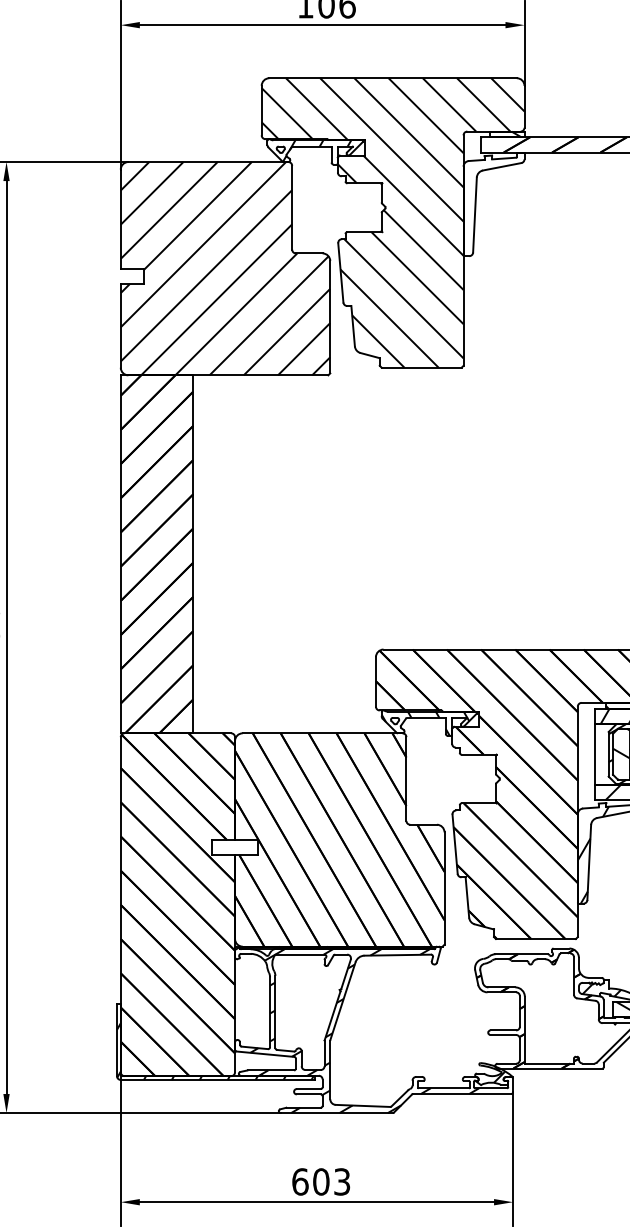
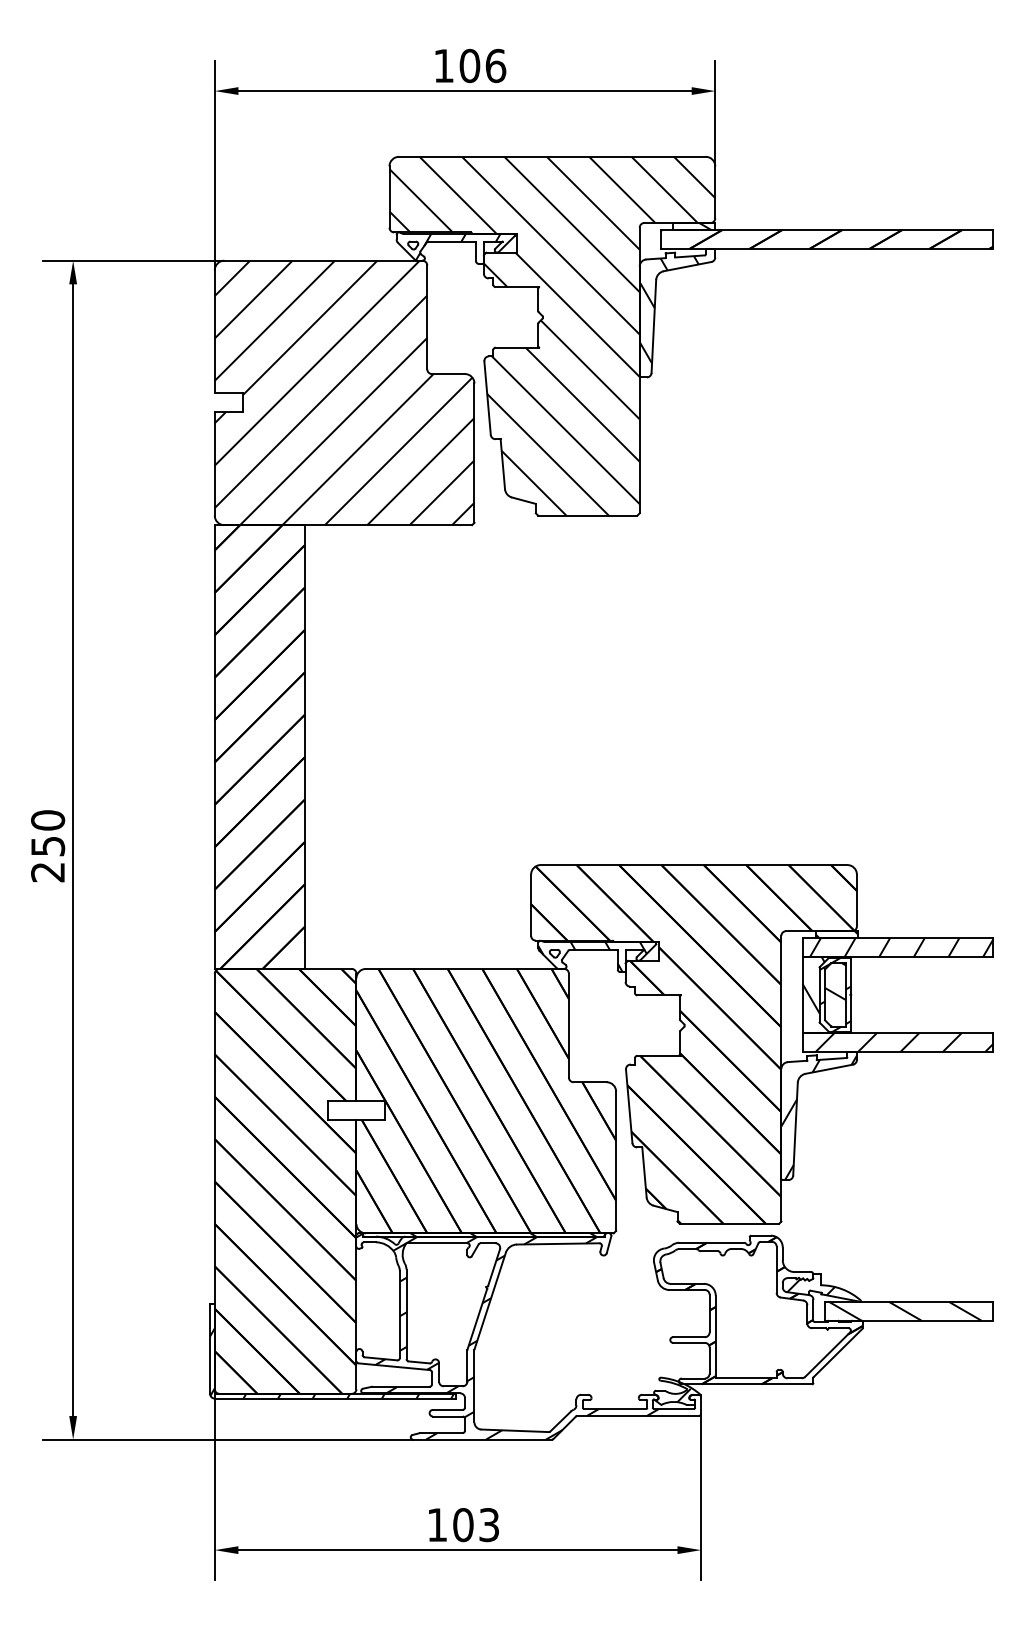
hatch: (486, 201) -> (668, 309), added
hatch: (606, 753) -> (816, 994), added
text: (300, 1182) -> (437, 1525), 603 -> 103

